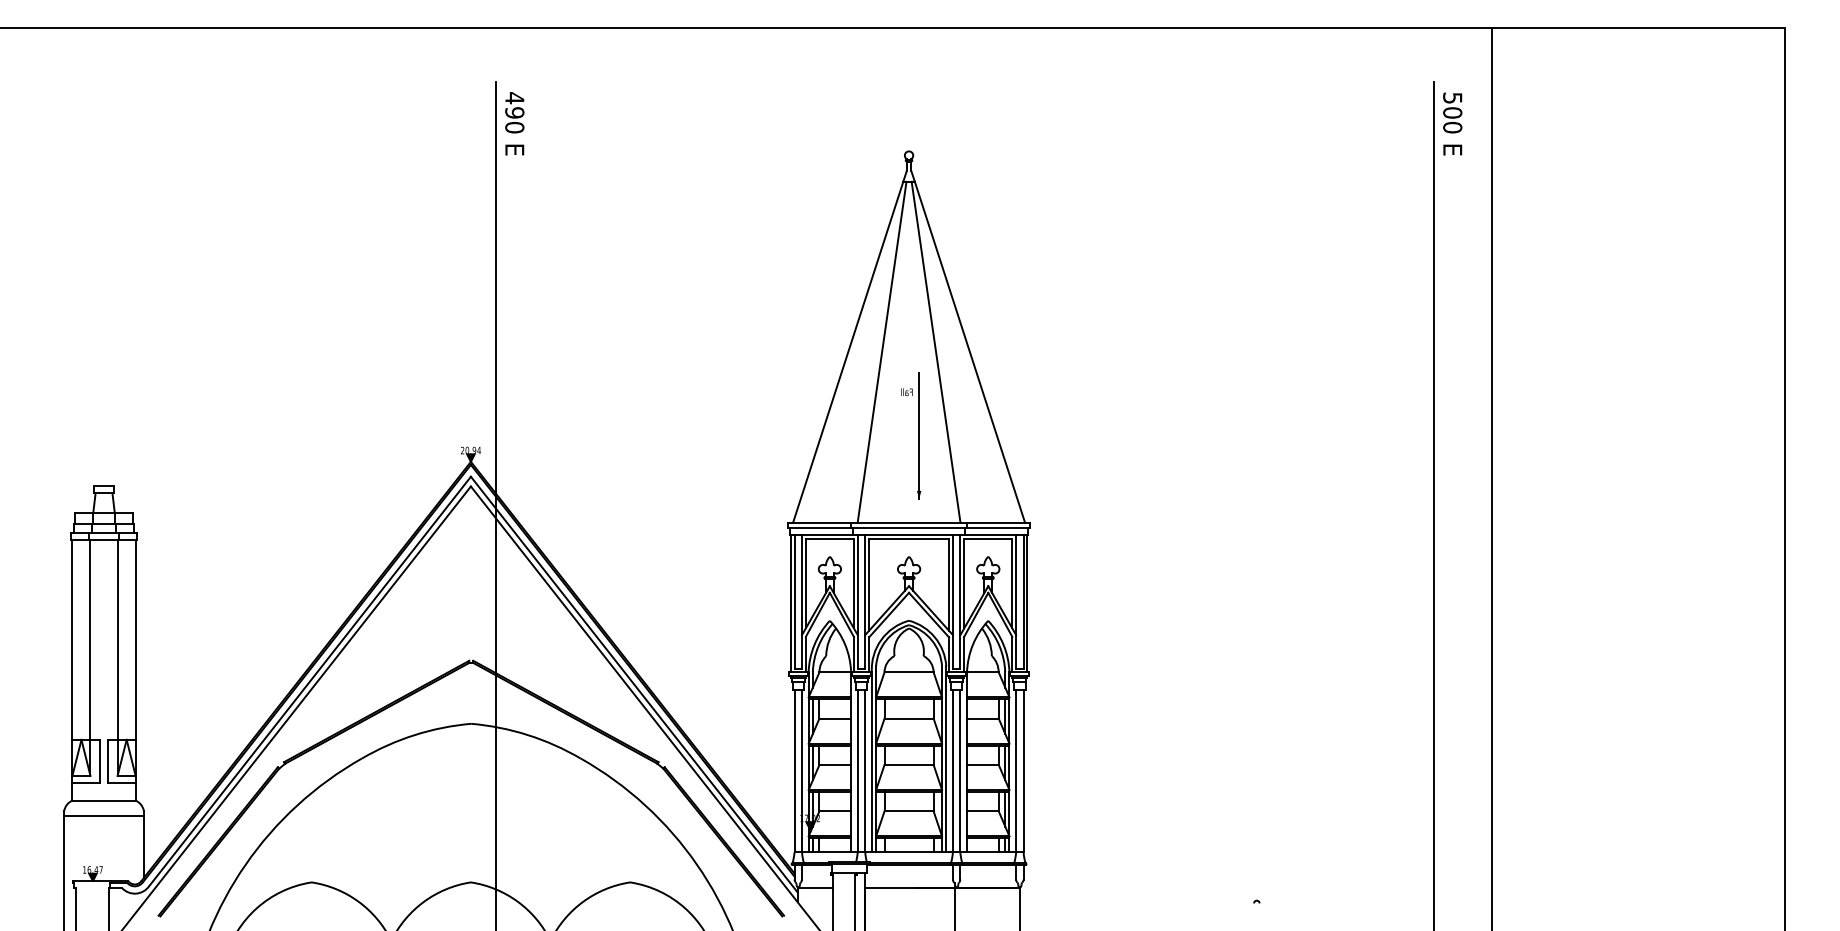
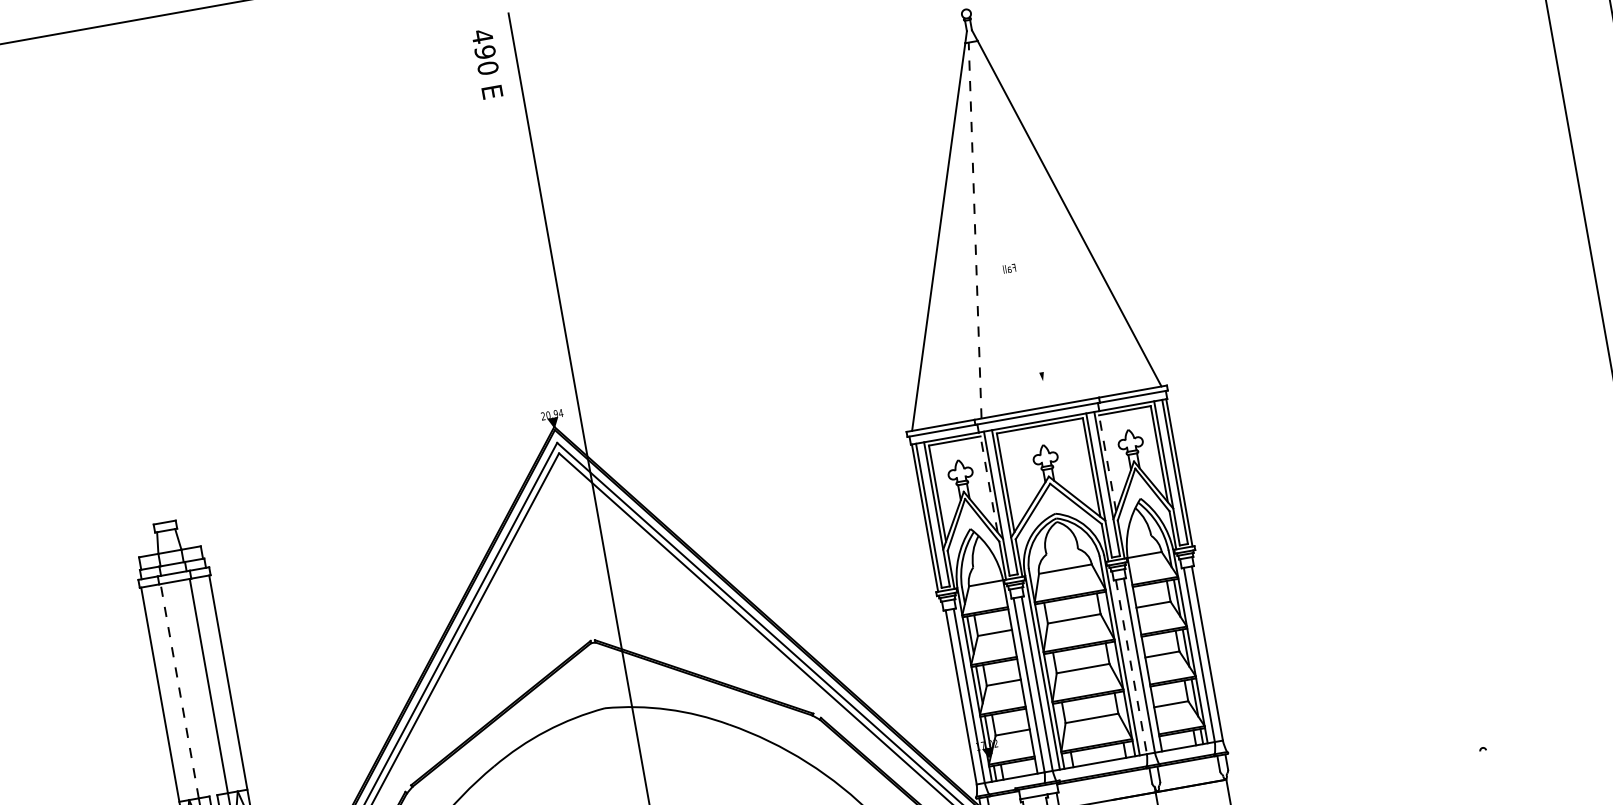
text: (514, 123) -> (487, 63), moved
line: (882, 351) -> (975, 229), solid -> dashed
line: (935, 352) -> (1032, 220), removed
line: (919, 436) -> (1031, 313), removed
line: (853, 583) -> (988, 484), solid -> dashed
line: (964, 583) -> (1107, 463), solid -> dashed
line: (90, 640) -> (179, 691), solid -> dashed
line: (952, 771) -> (1131, 667), solid -> dashed

